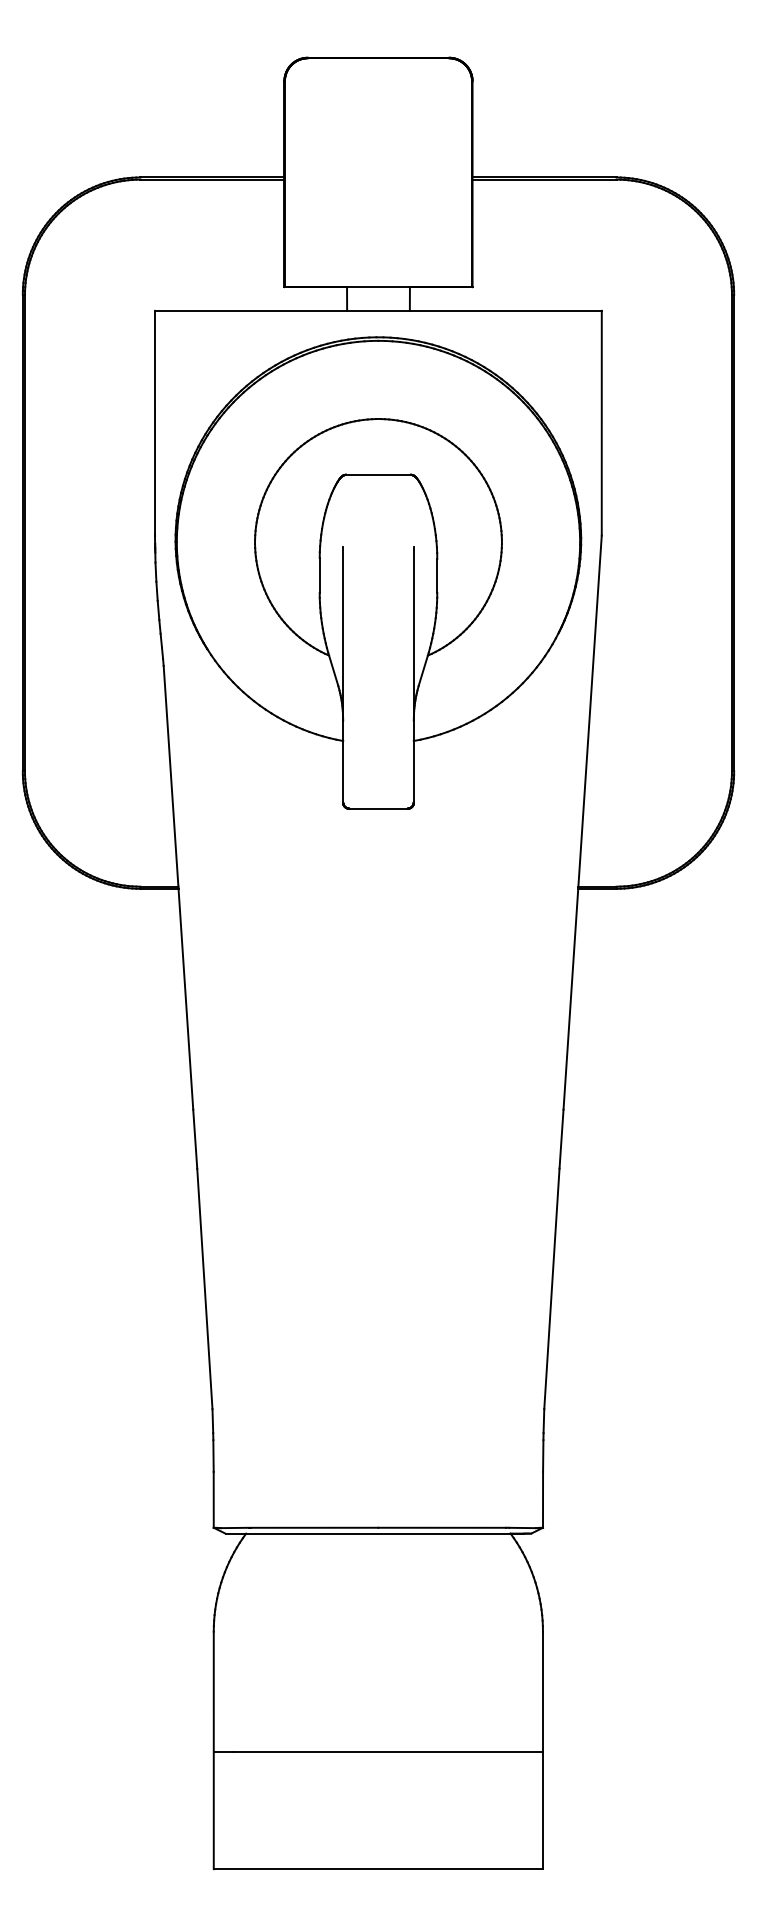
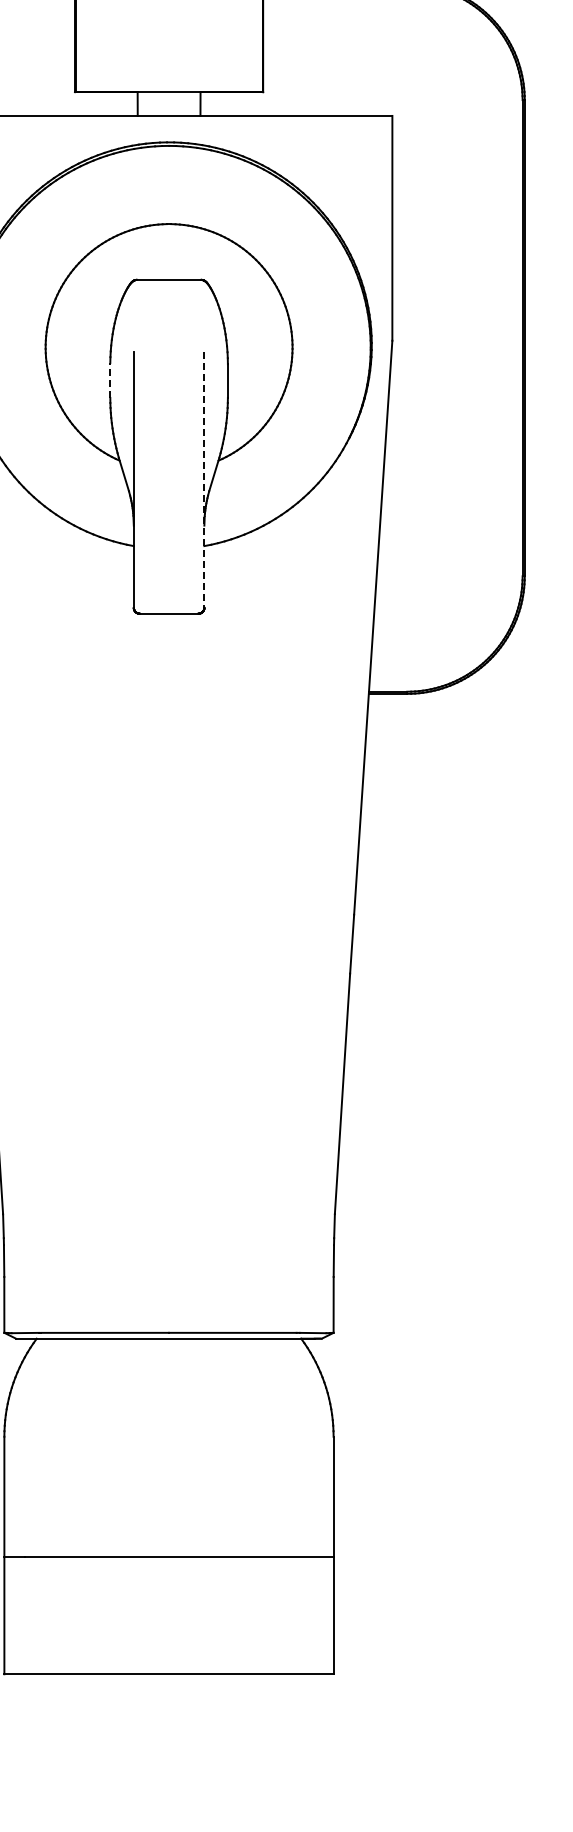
line: (319, 575) -> (110, 380), solid -> dashed
line: (413, 674) -> (204, 479), solid -> dashed

